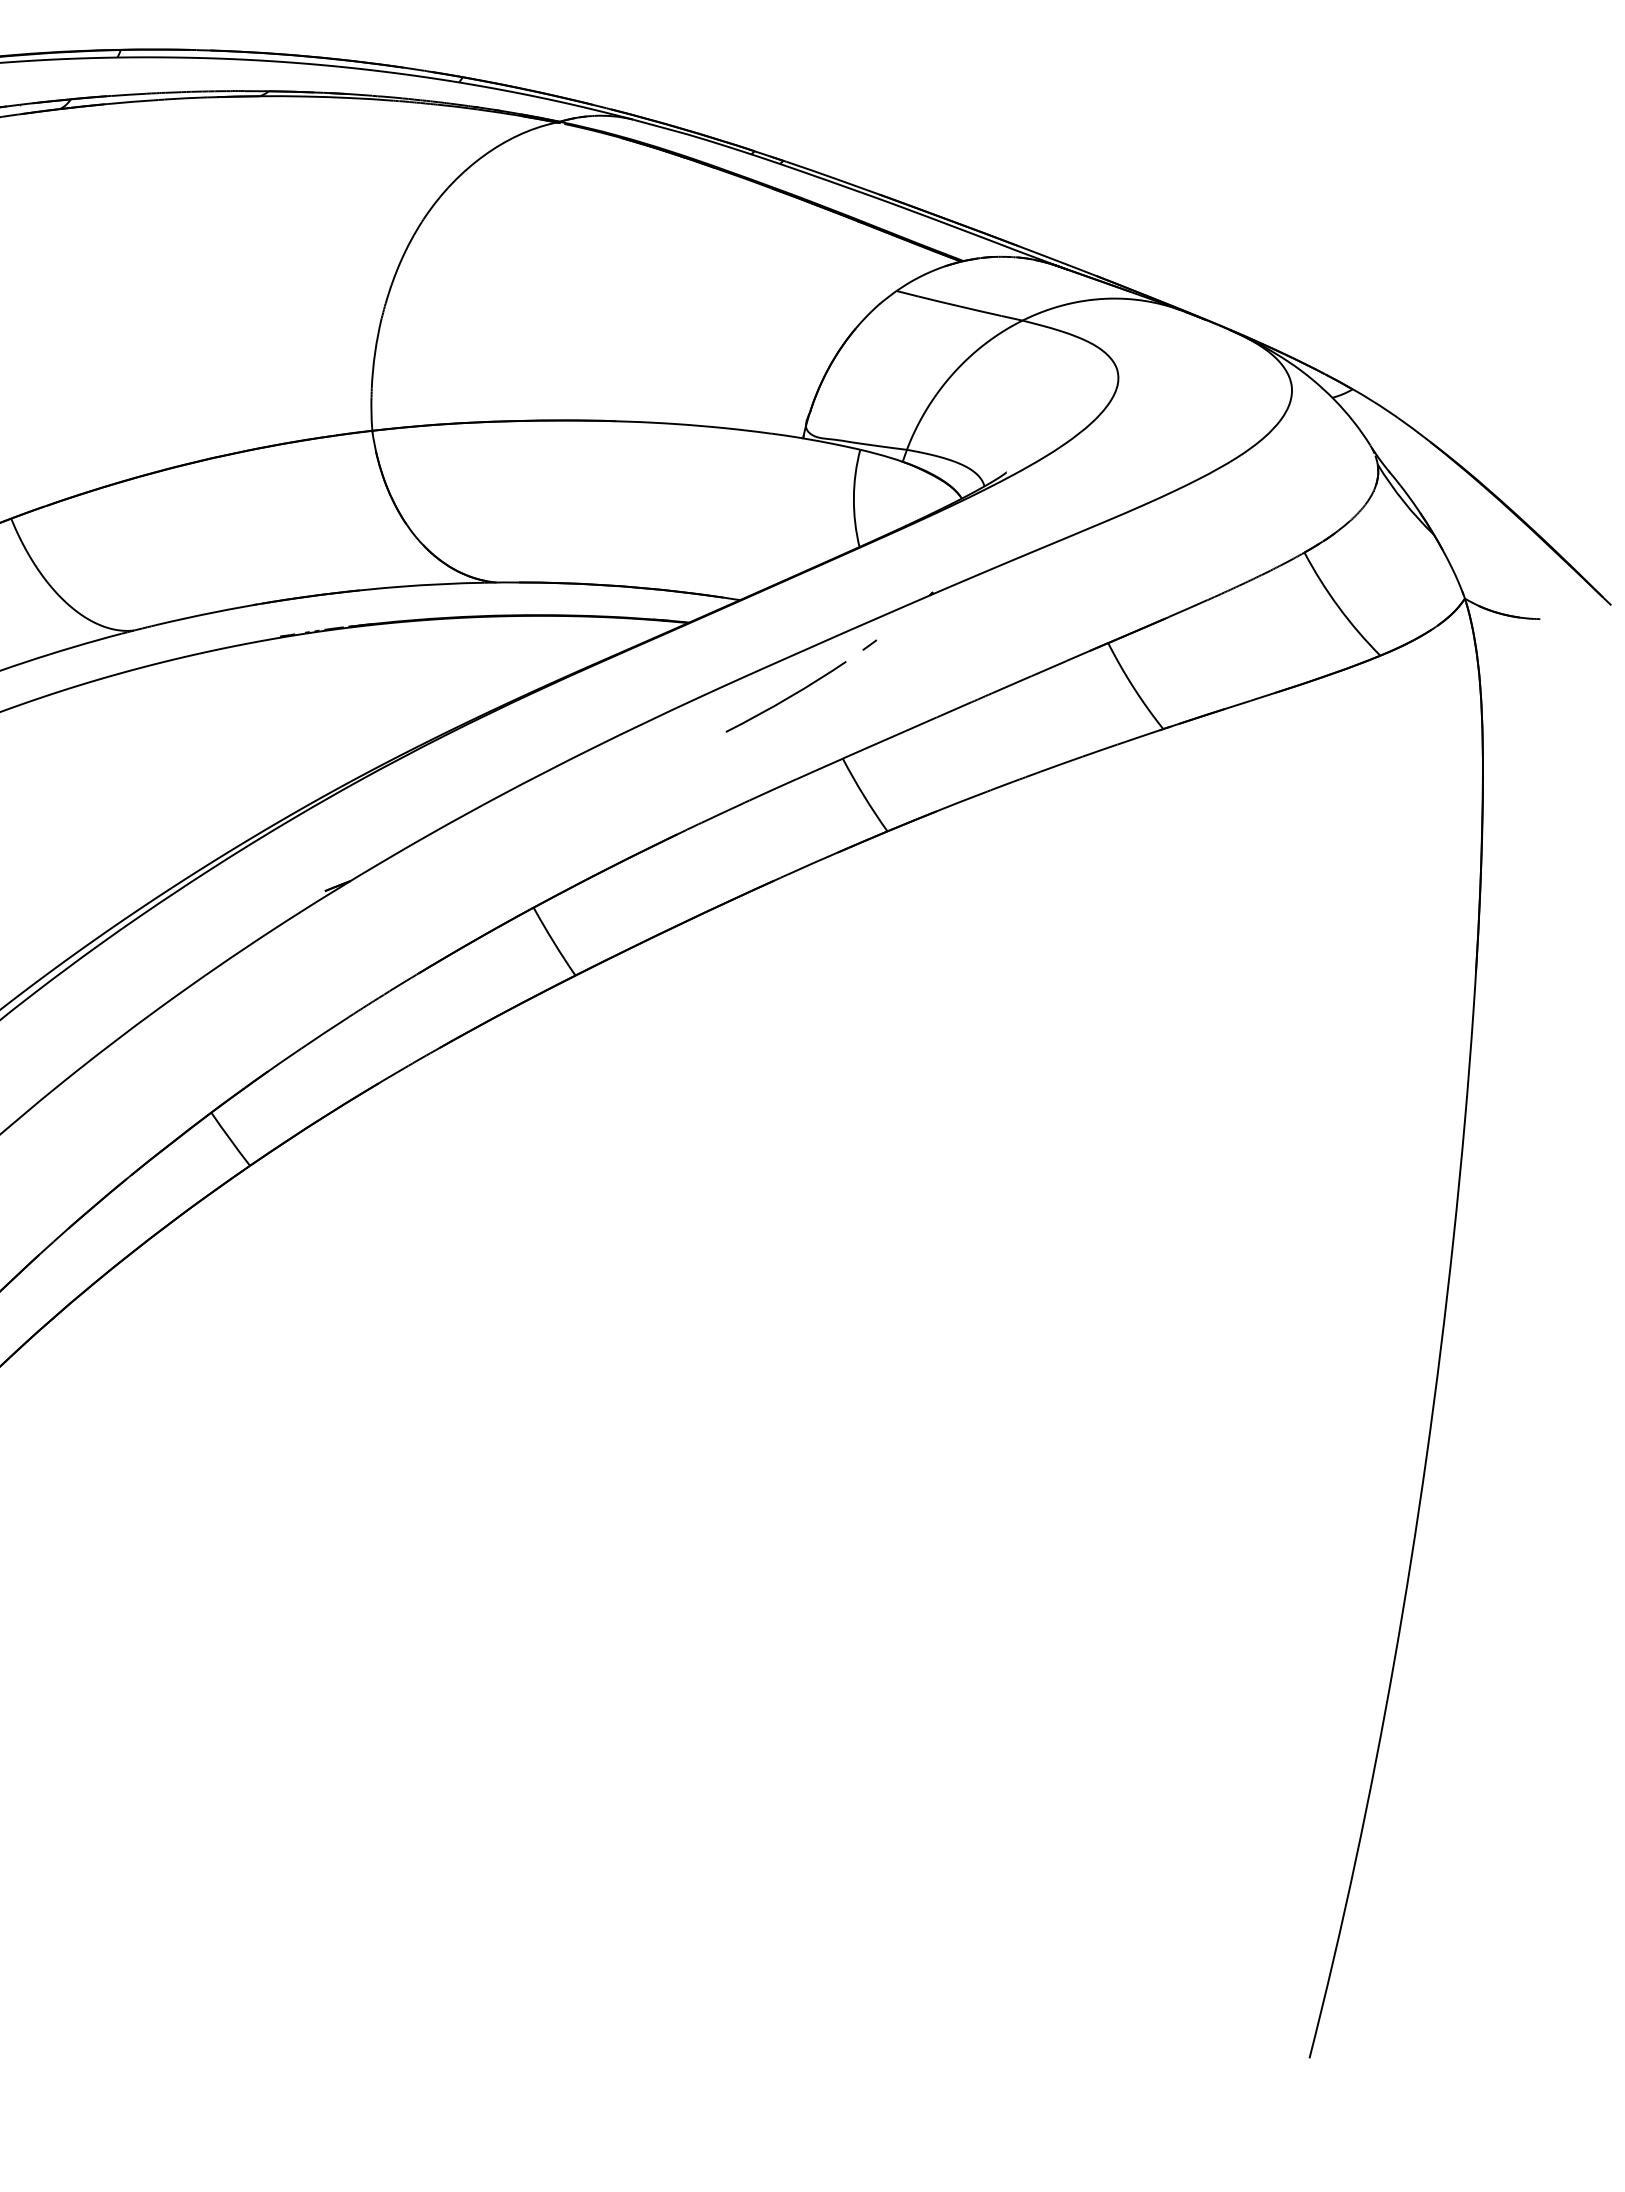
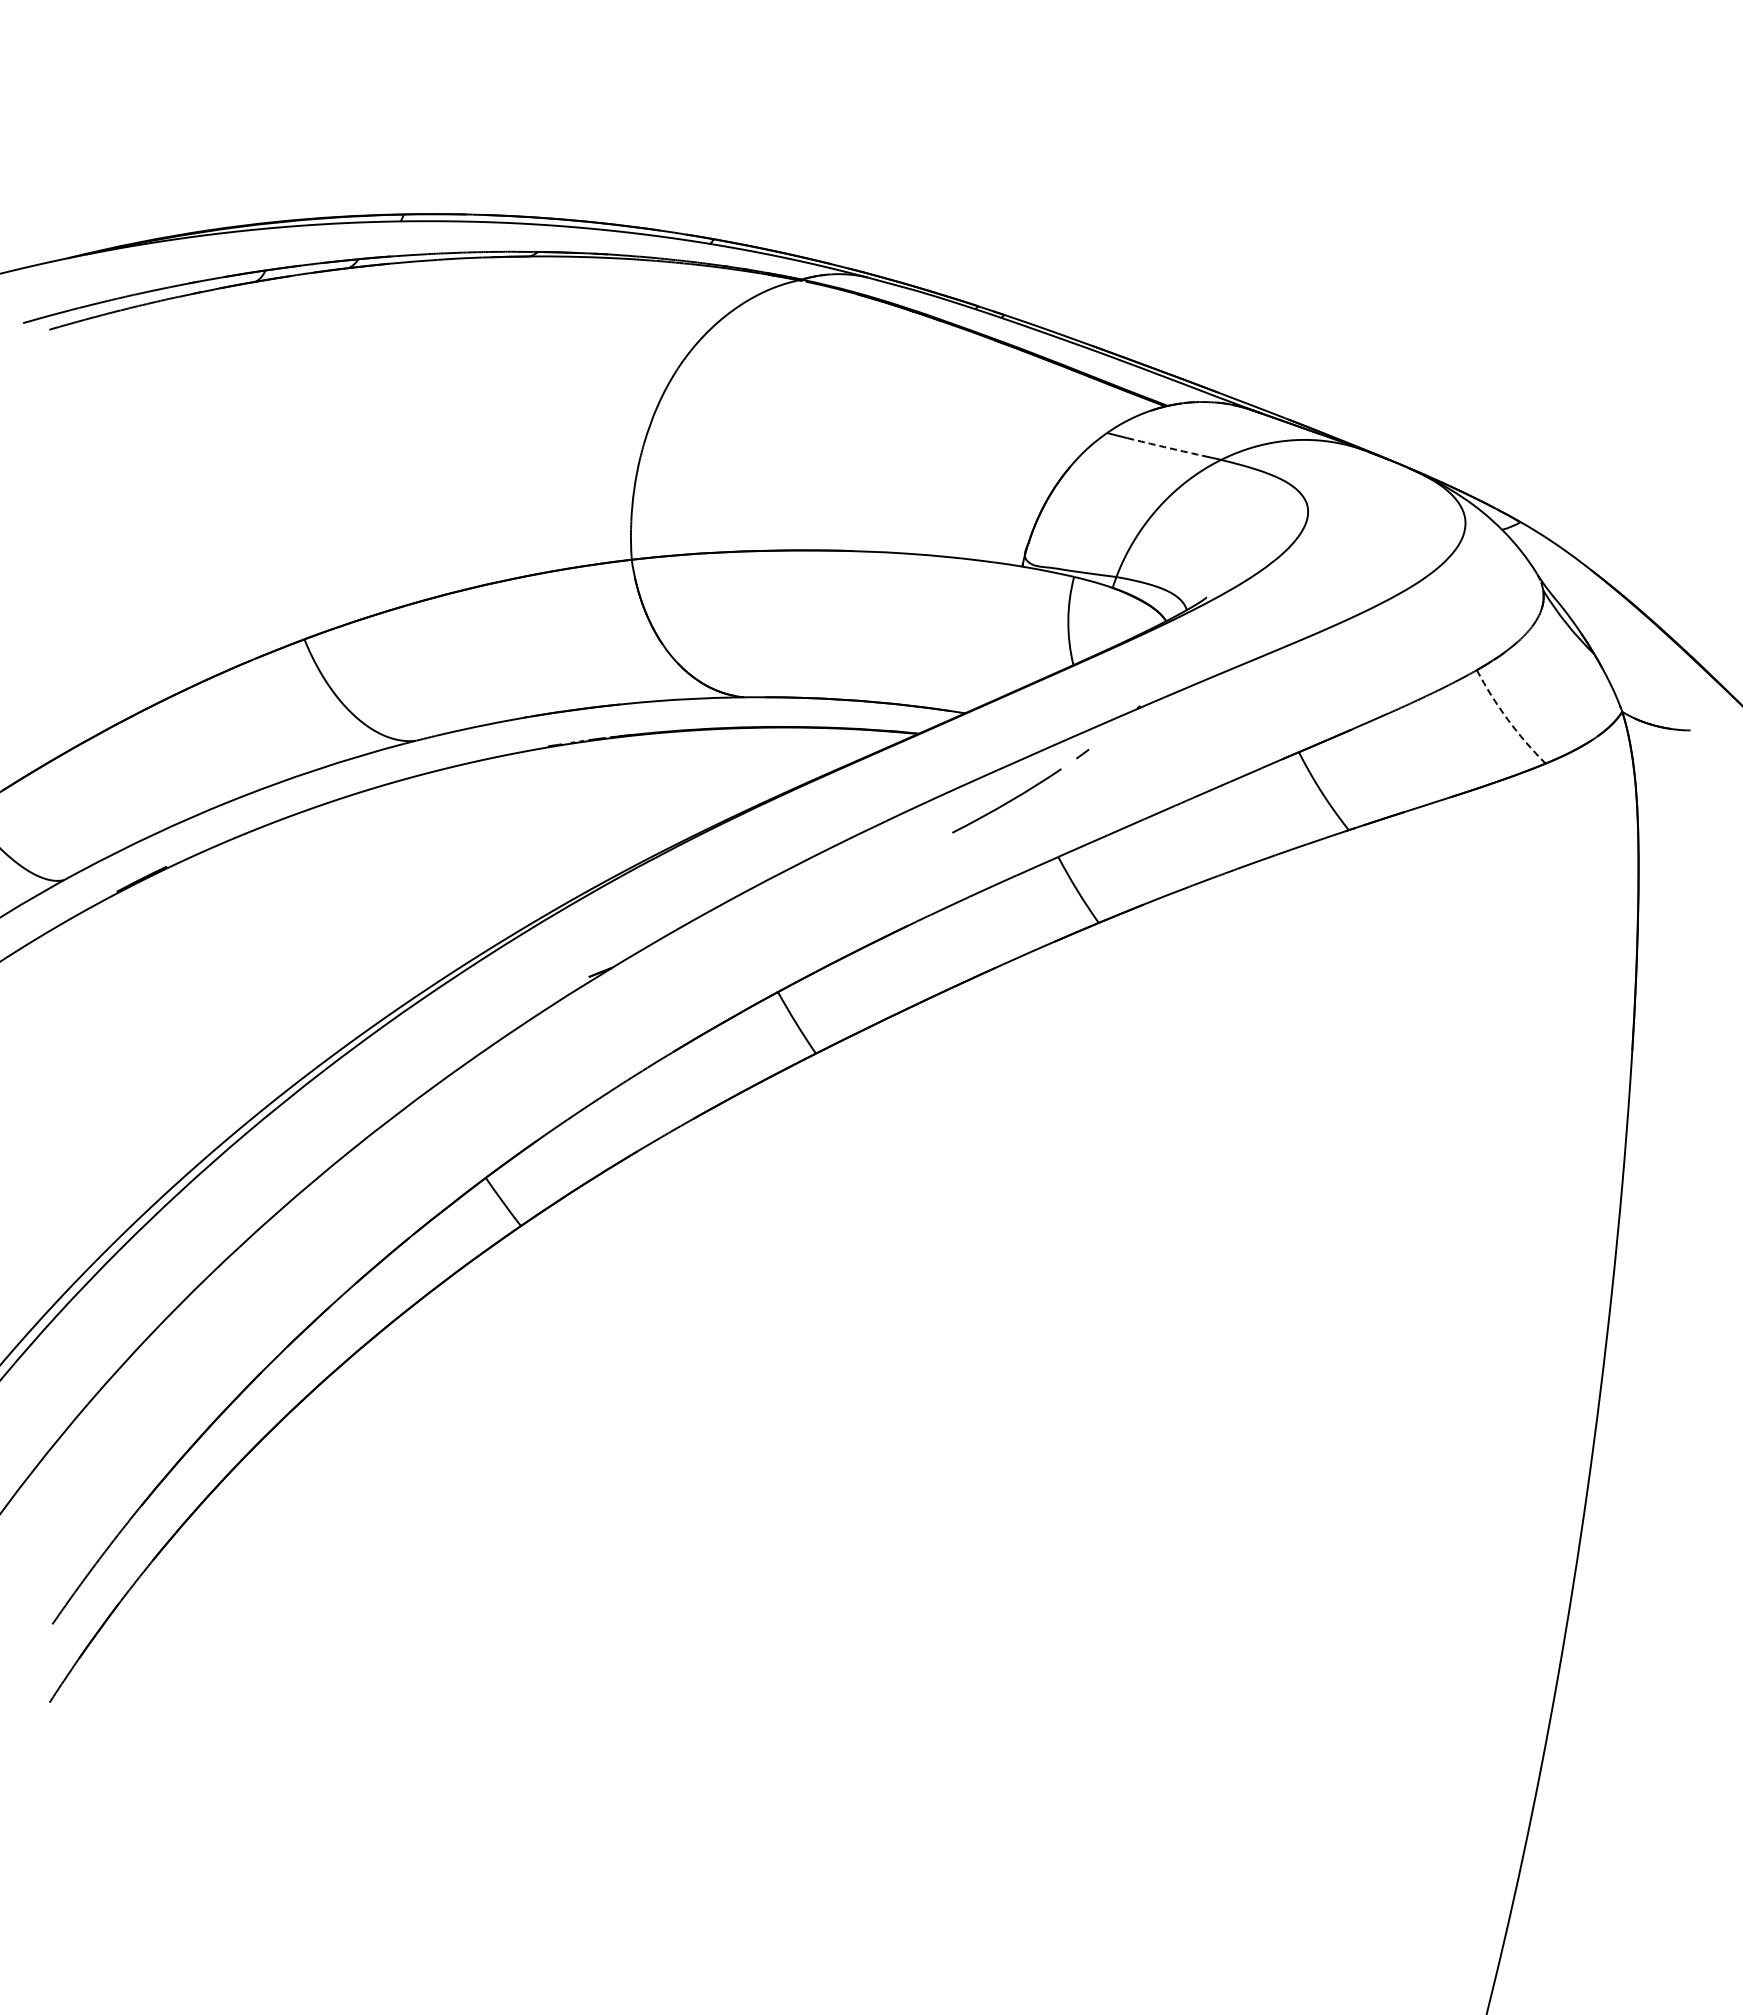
arc: (959, 306) -> (1164, 447), solid -> dashed
arc: (1338, 607) -> (1507, 719), solid -> dashed

